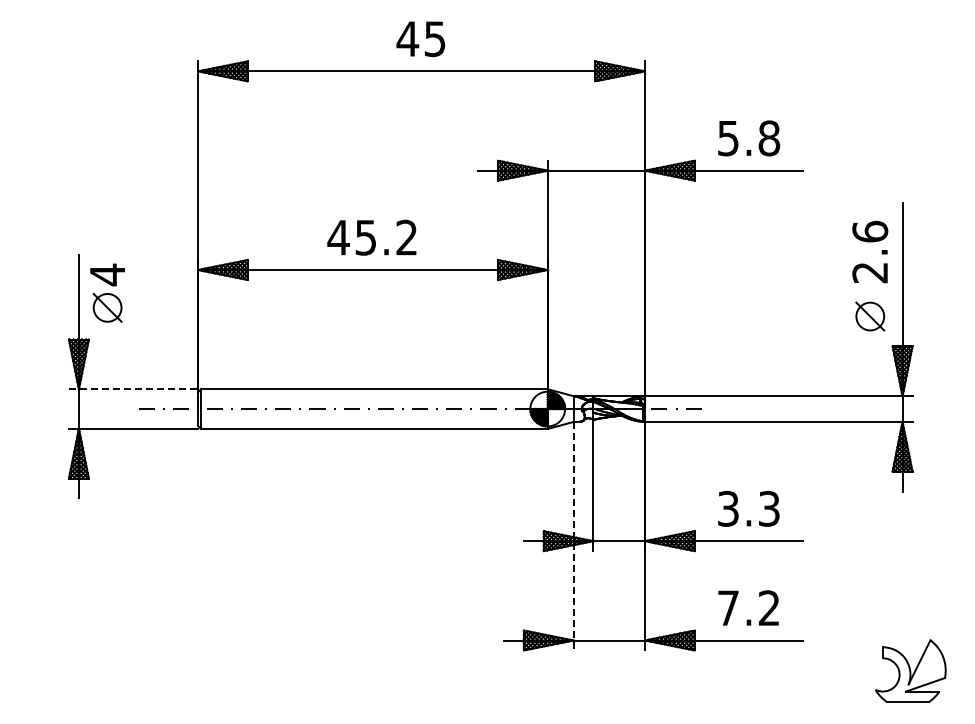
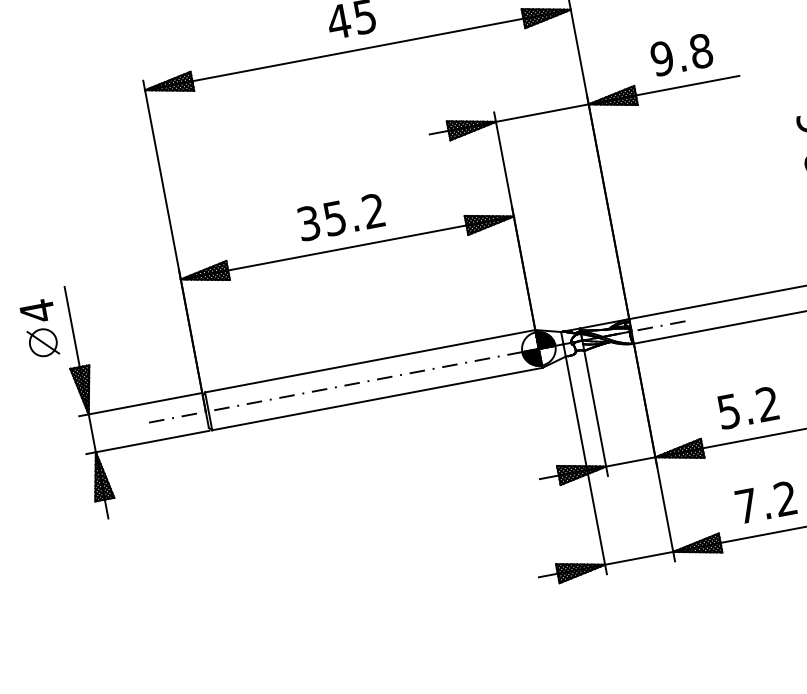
text: (728, 138) -> (662, 58), 5.8 -> 9.8
text: (338, 237) -> (308, 223), 45.2 -> 35.2
part: (107, 292) -> (40, 328), moved
line: (133, 389) -> (140, 404), dashed -> solid
text: (748, 508) -> (748, 407), 3.3 -> 5.2
line: (573, 536) -> (586, 465), dashed -> solid

